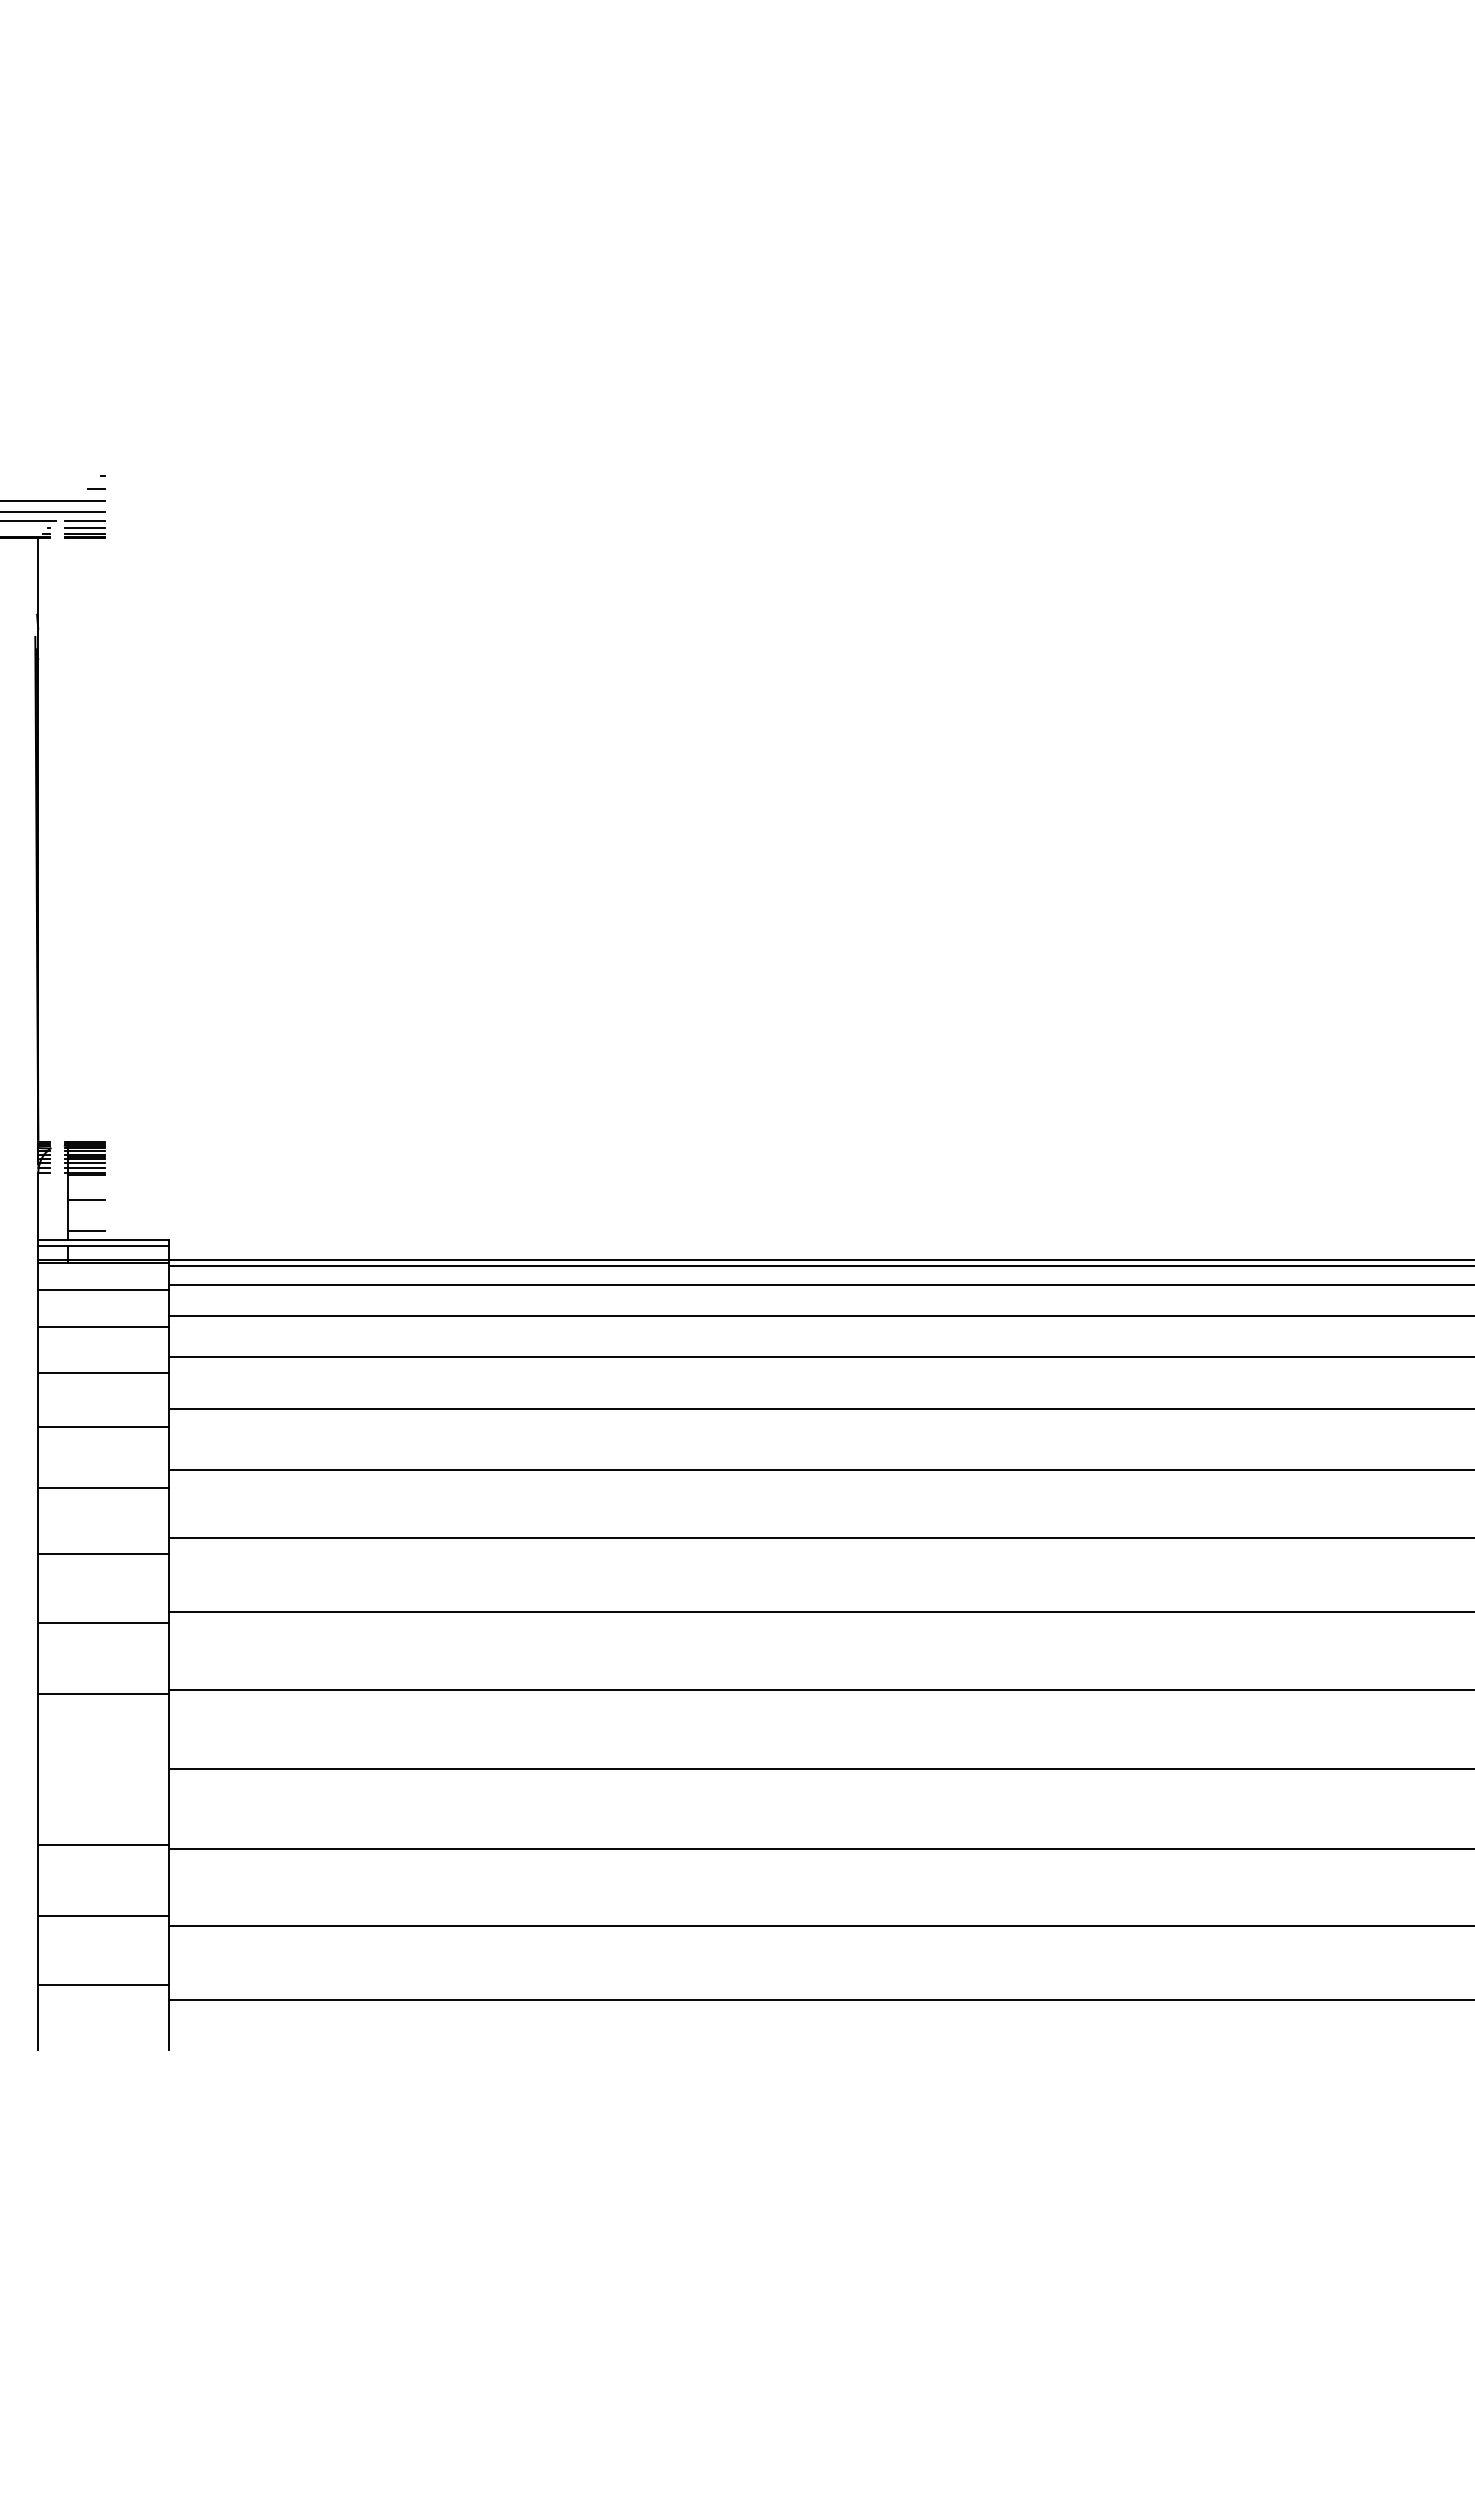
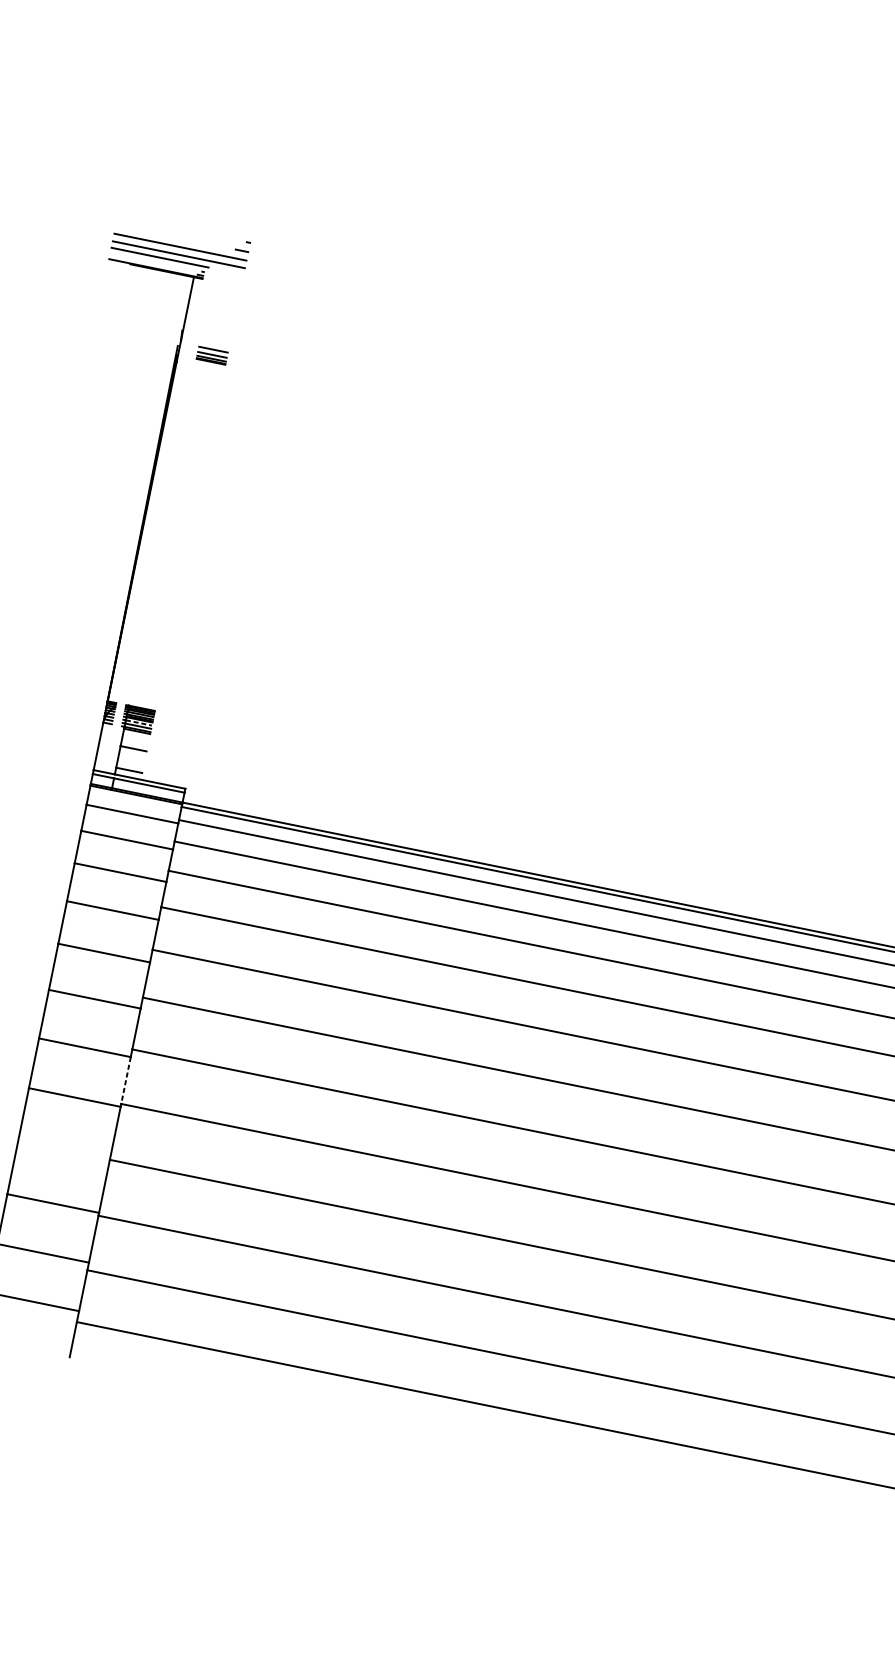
part: (84, 529) -> (211, 355), moved
line: (87, 1163) -> (139, 723), solid -> dashed
line: (168, 1656) -> (125, 1080), solid -> dashed

